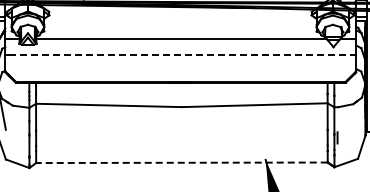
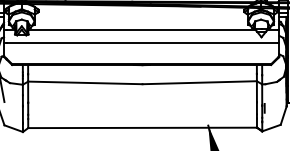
line: (182, 55) -> (143, 43), dashed -> solid
line: (181, 162) -> (142, 127), dashed -> solid

